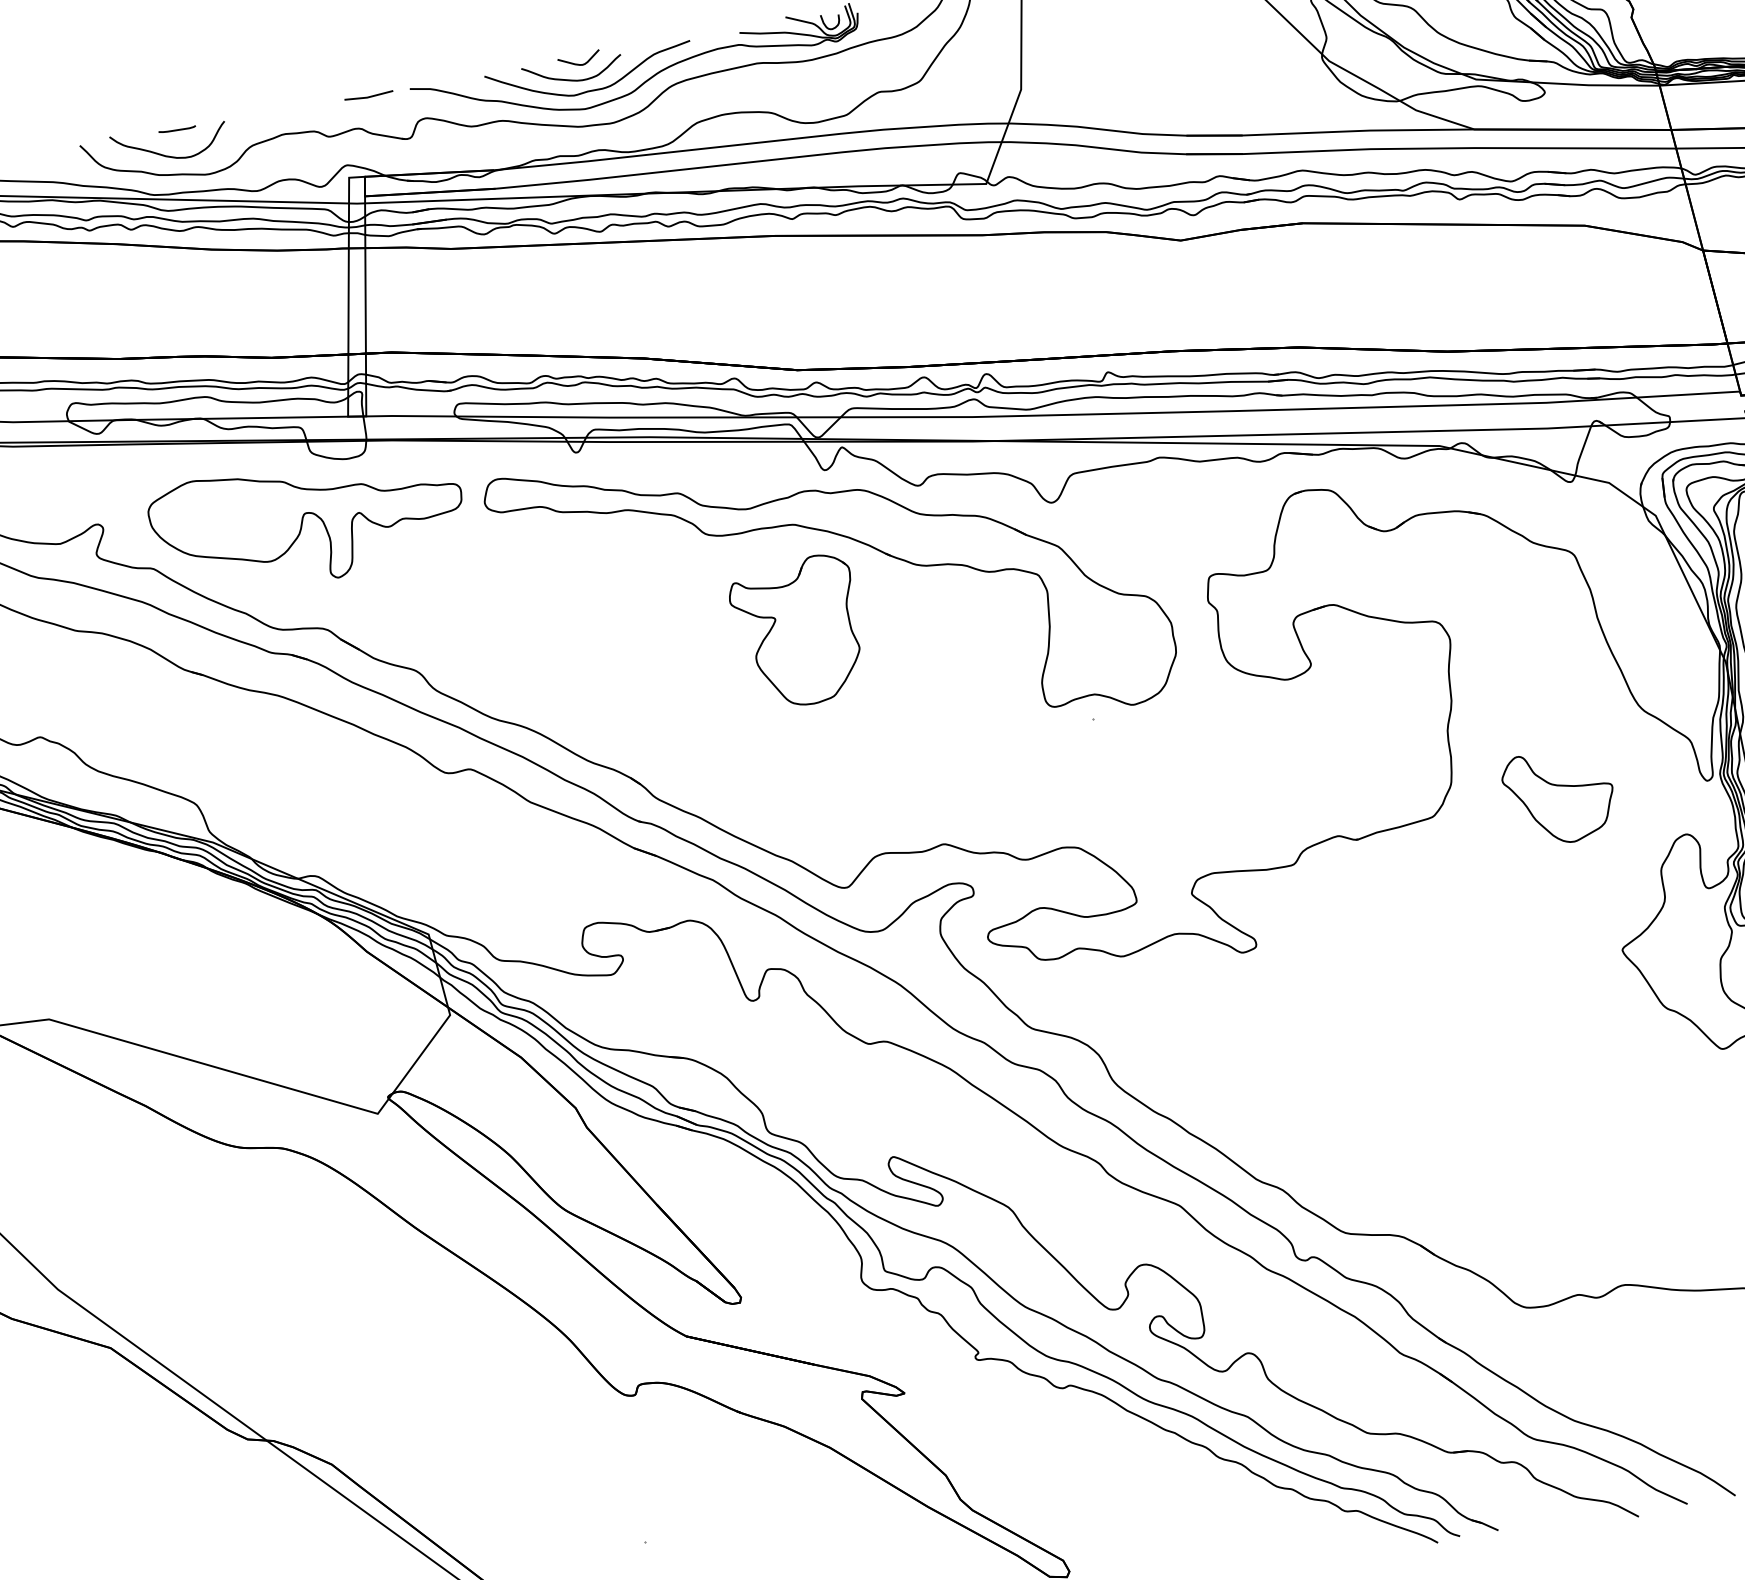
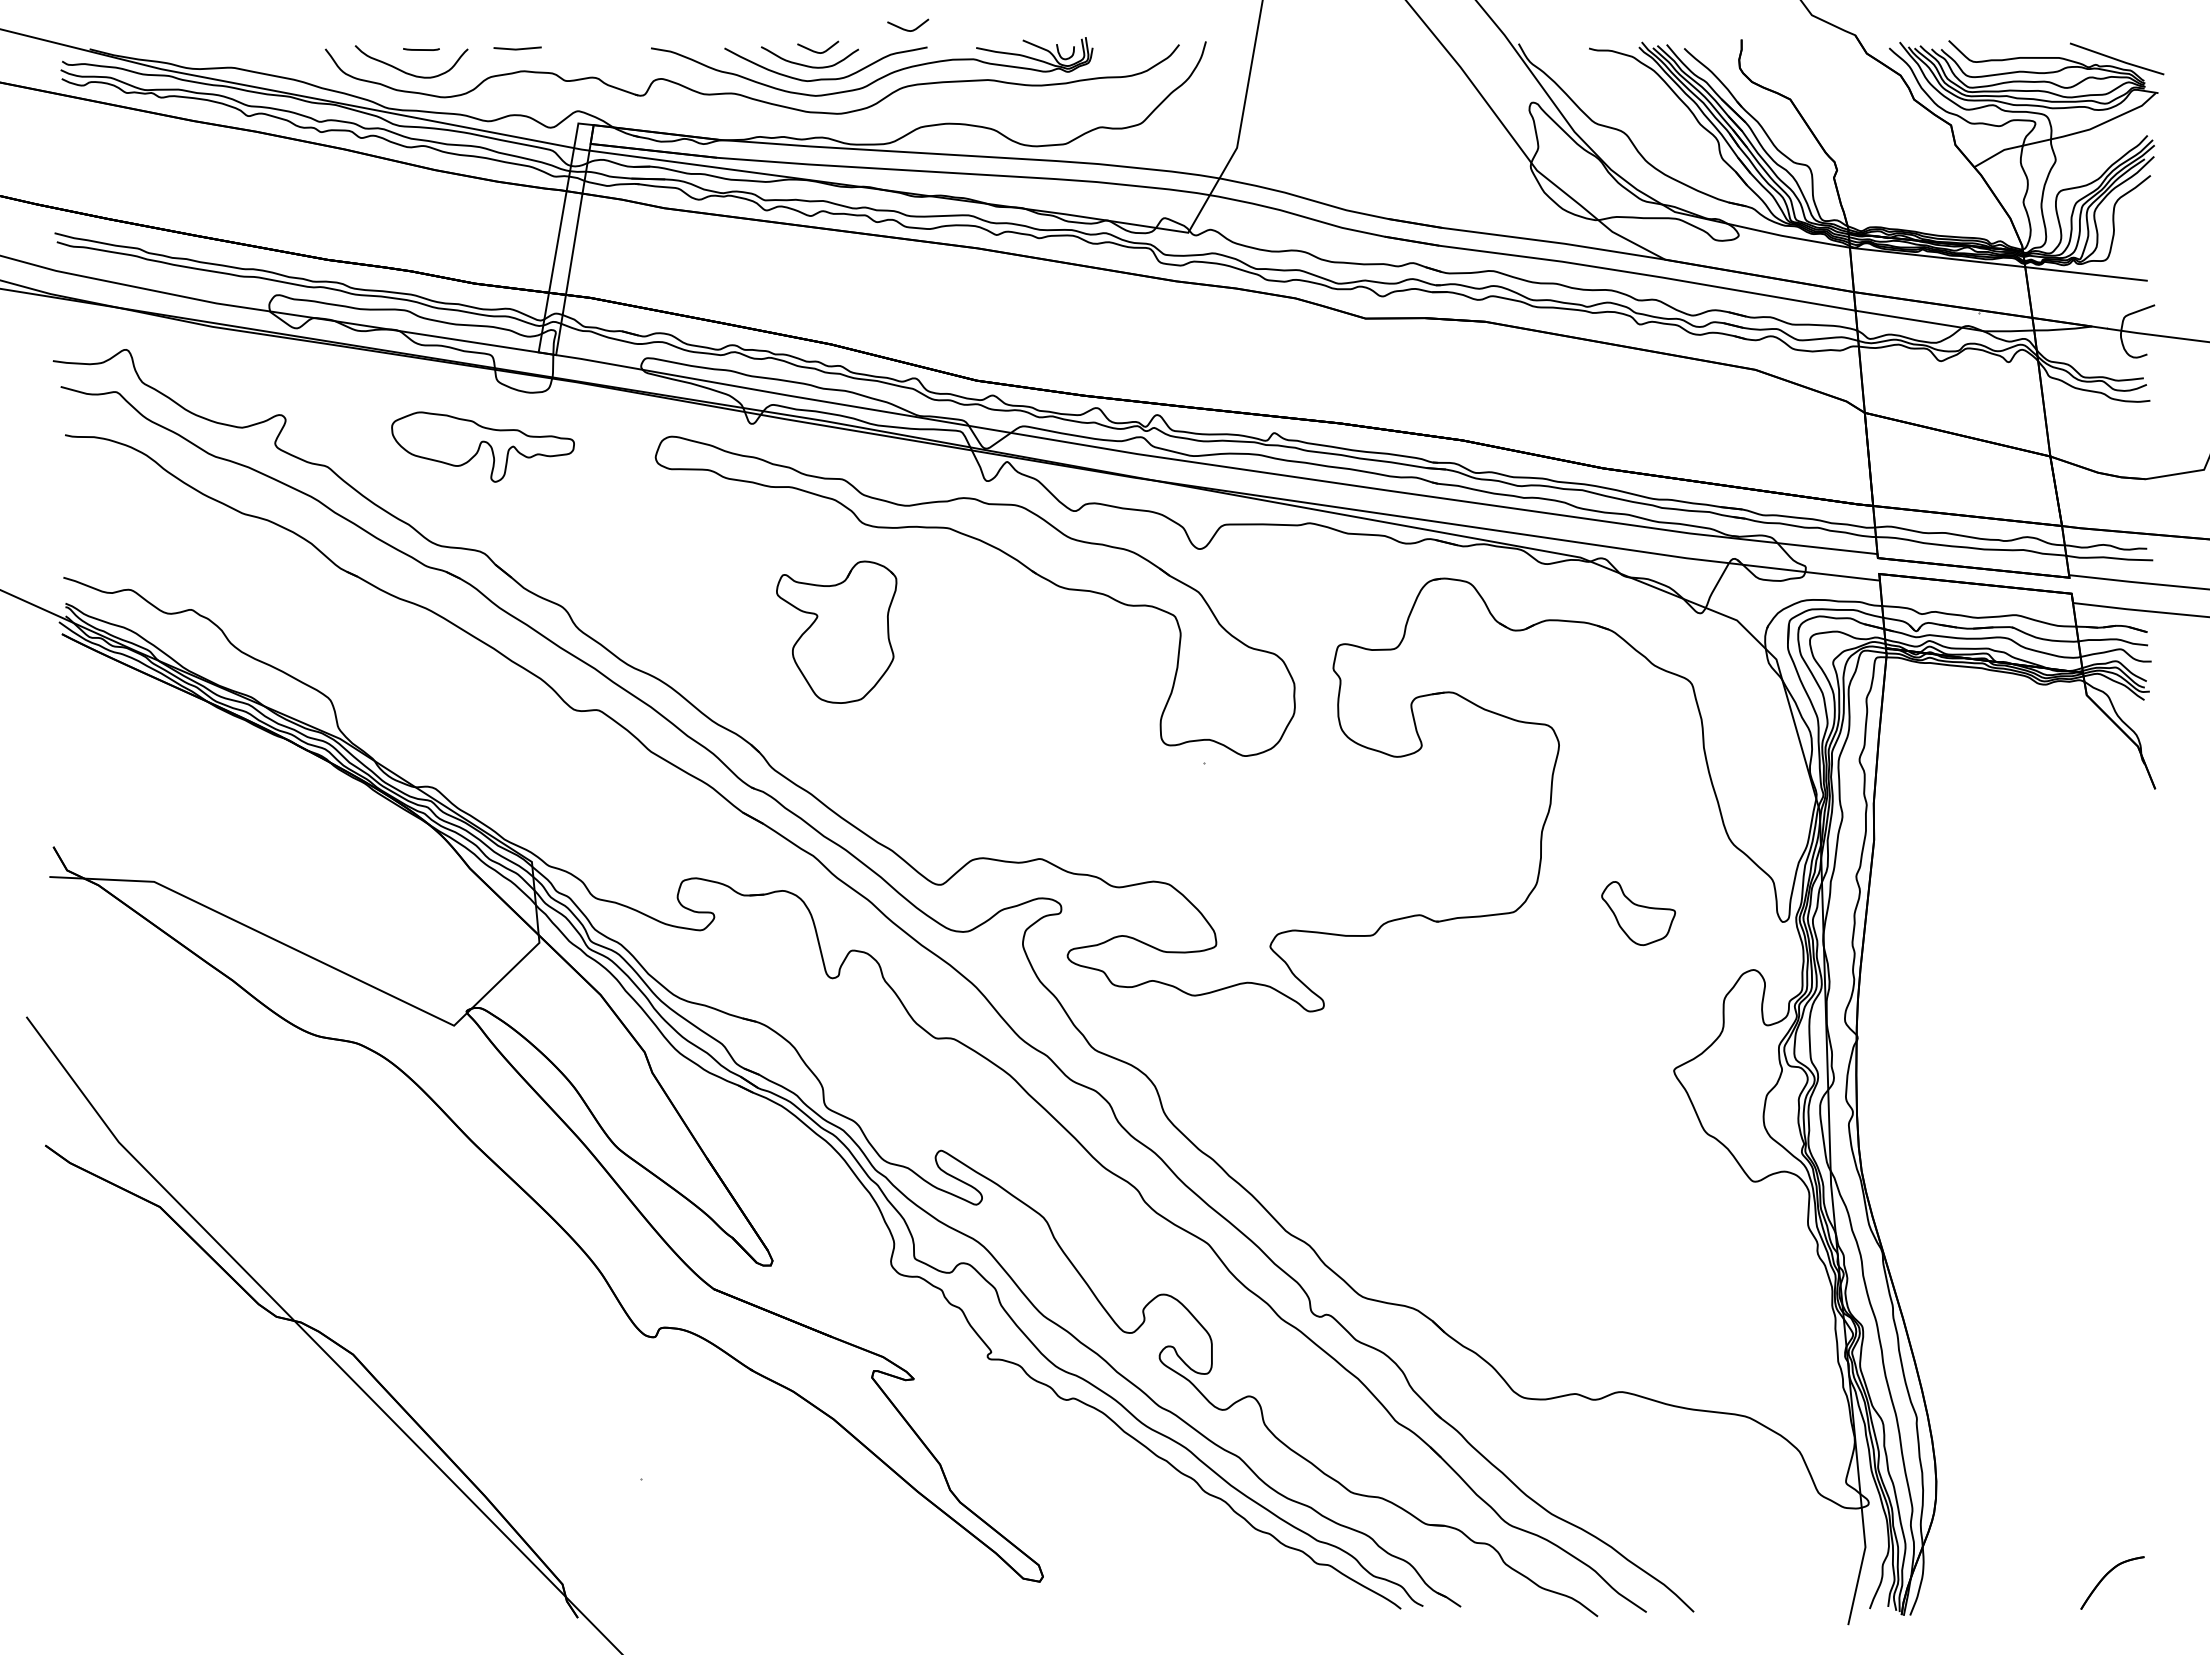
curve: (667, 25) -> (908, 29), added
line: (368, 96) -> (517, 48), moved
part: (307, 521) -> (482, 446), size x0.6
part: (797, 631) -> (836, 631), moved
part: (1559, 796) -> (1638, 913), size x0.7

